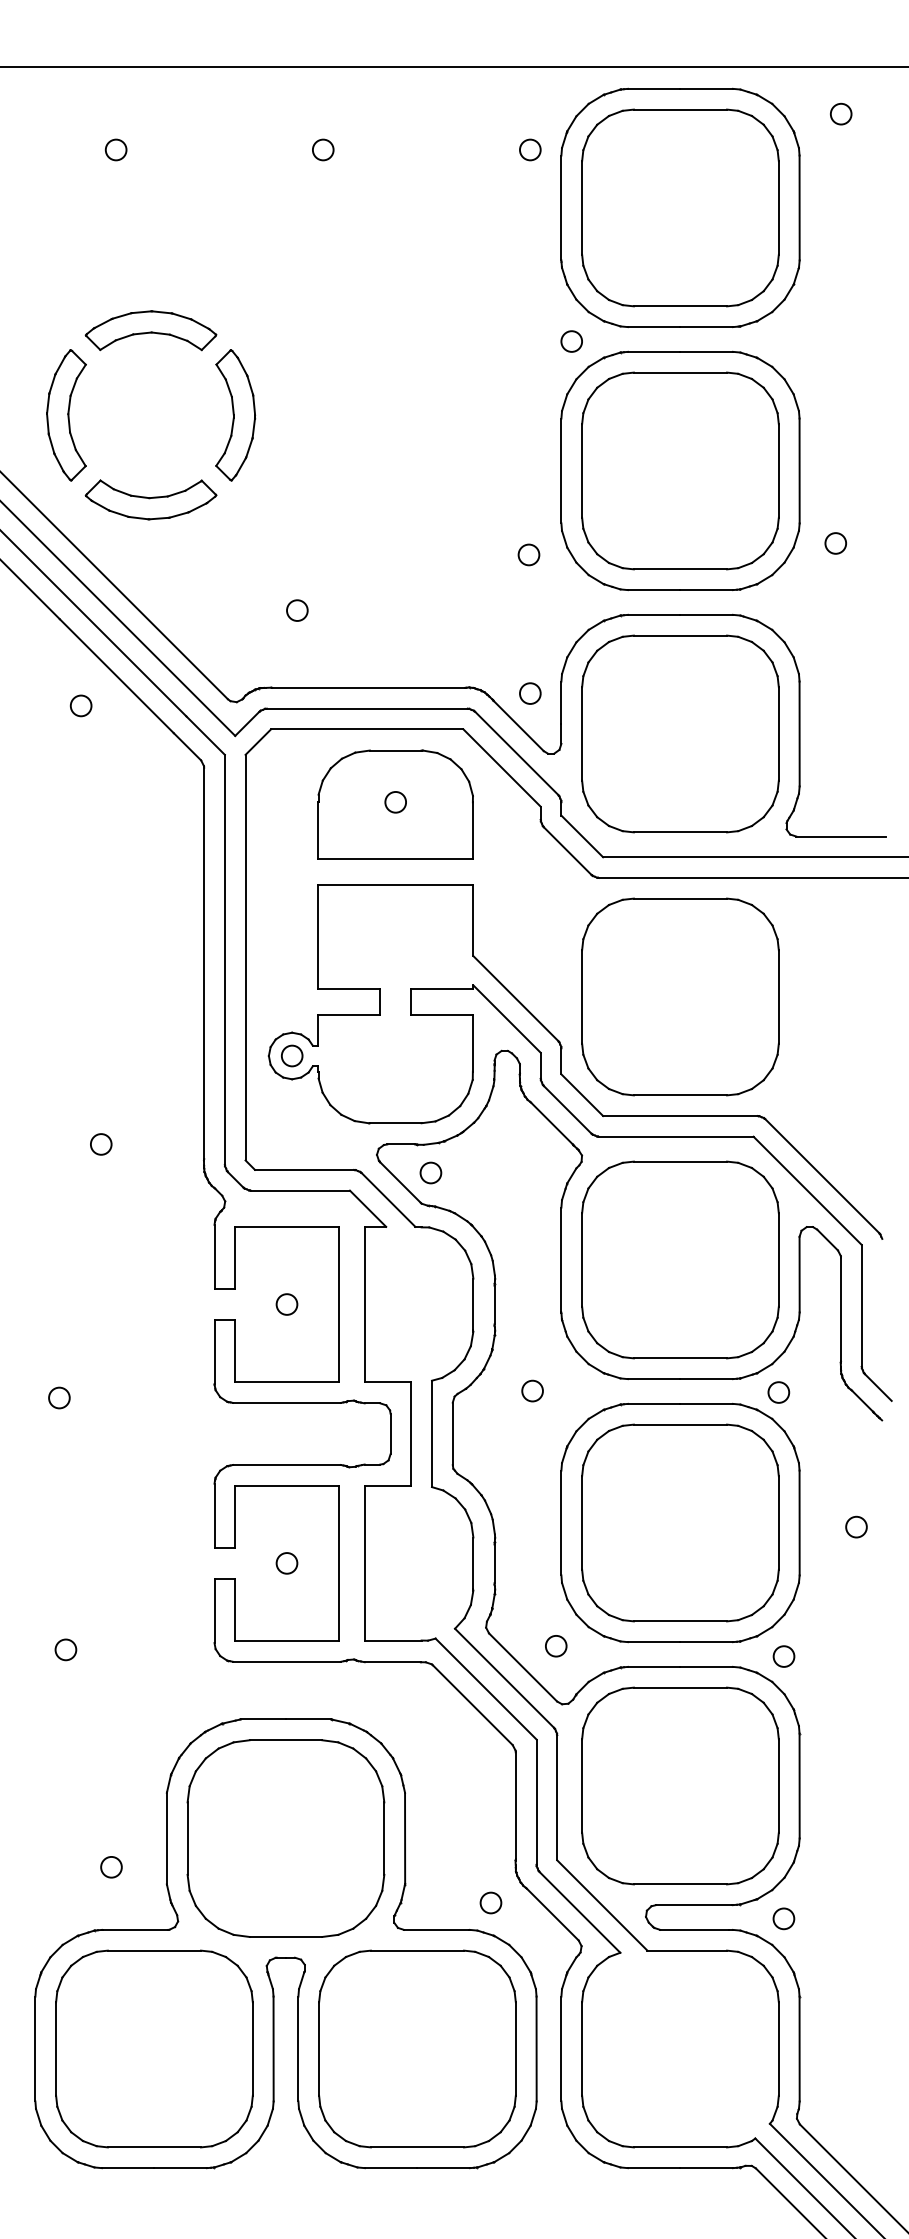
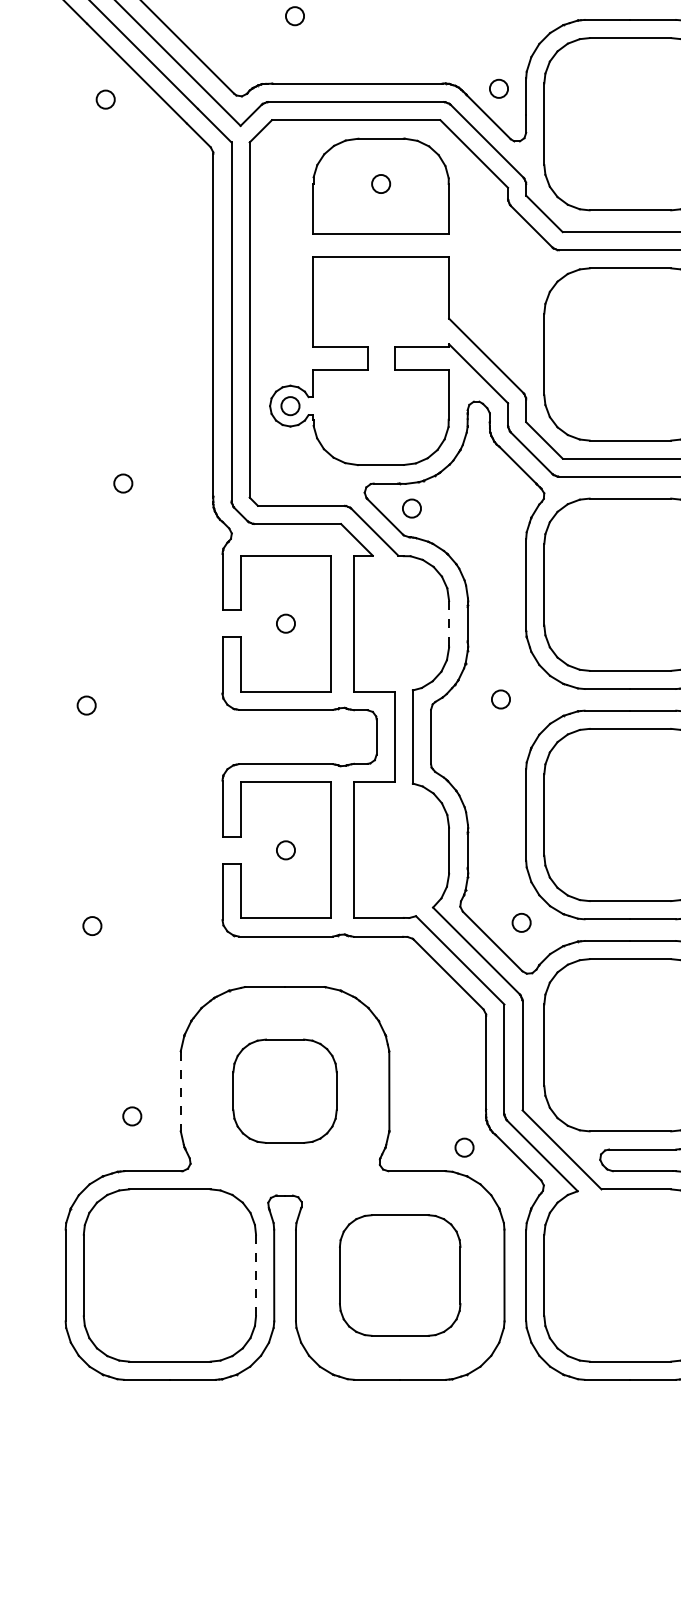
line: (473, 1304) -> (449, 623), solid -> dashed
part: (285, 1838) -> (284, 1091), size x0.6
line: (166, 1839) -> (180, 1092), solid -> dashed
part: (417, 2048) -> (400, 1275), size x0.7
line: (252, 2049) -> (255, 1275), solid -> dashed

